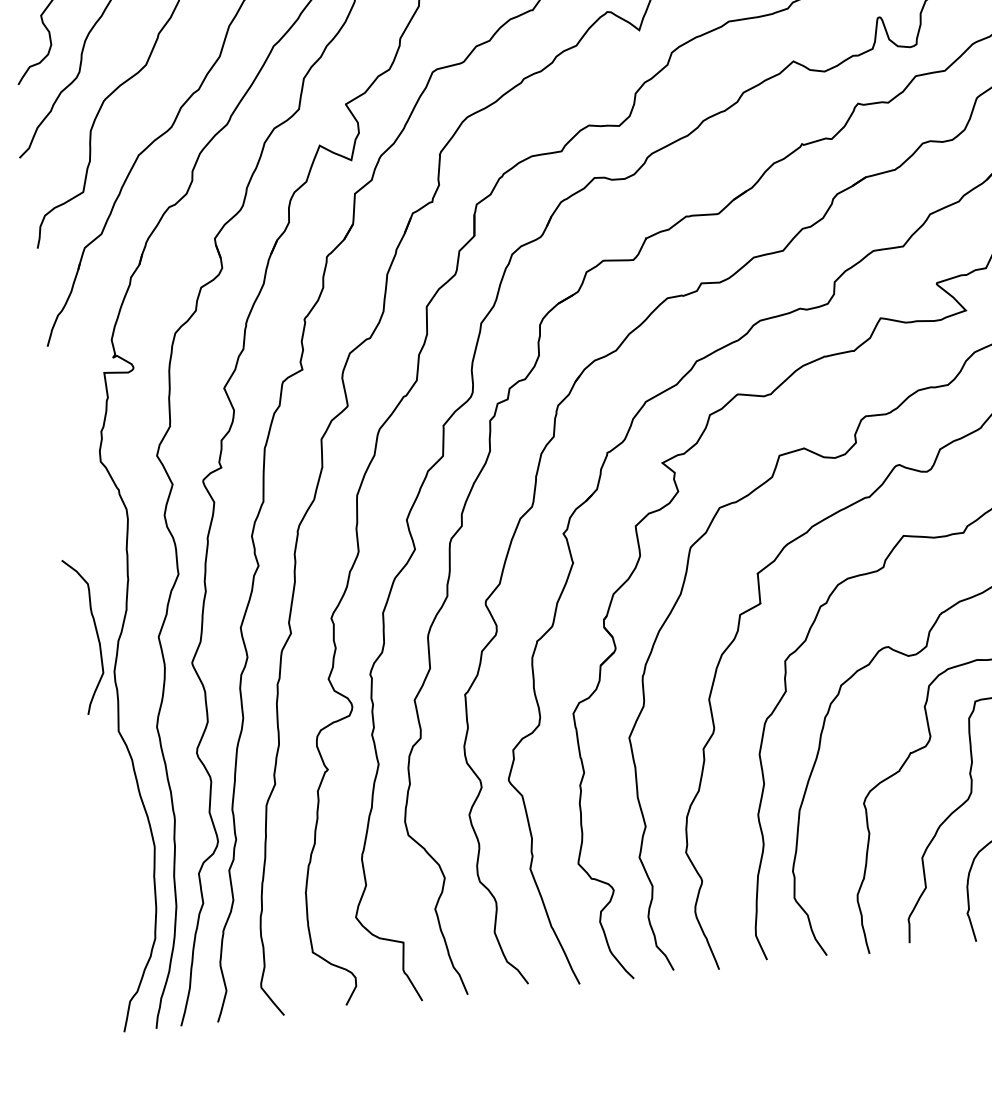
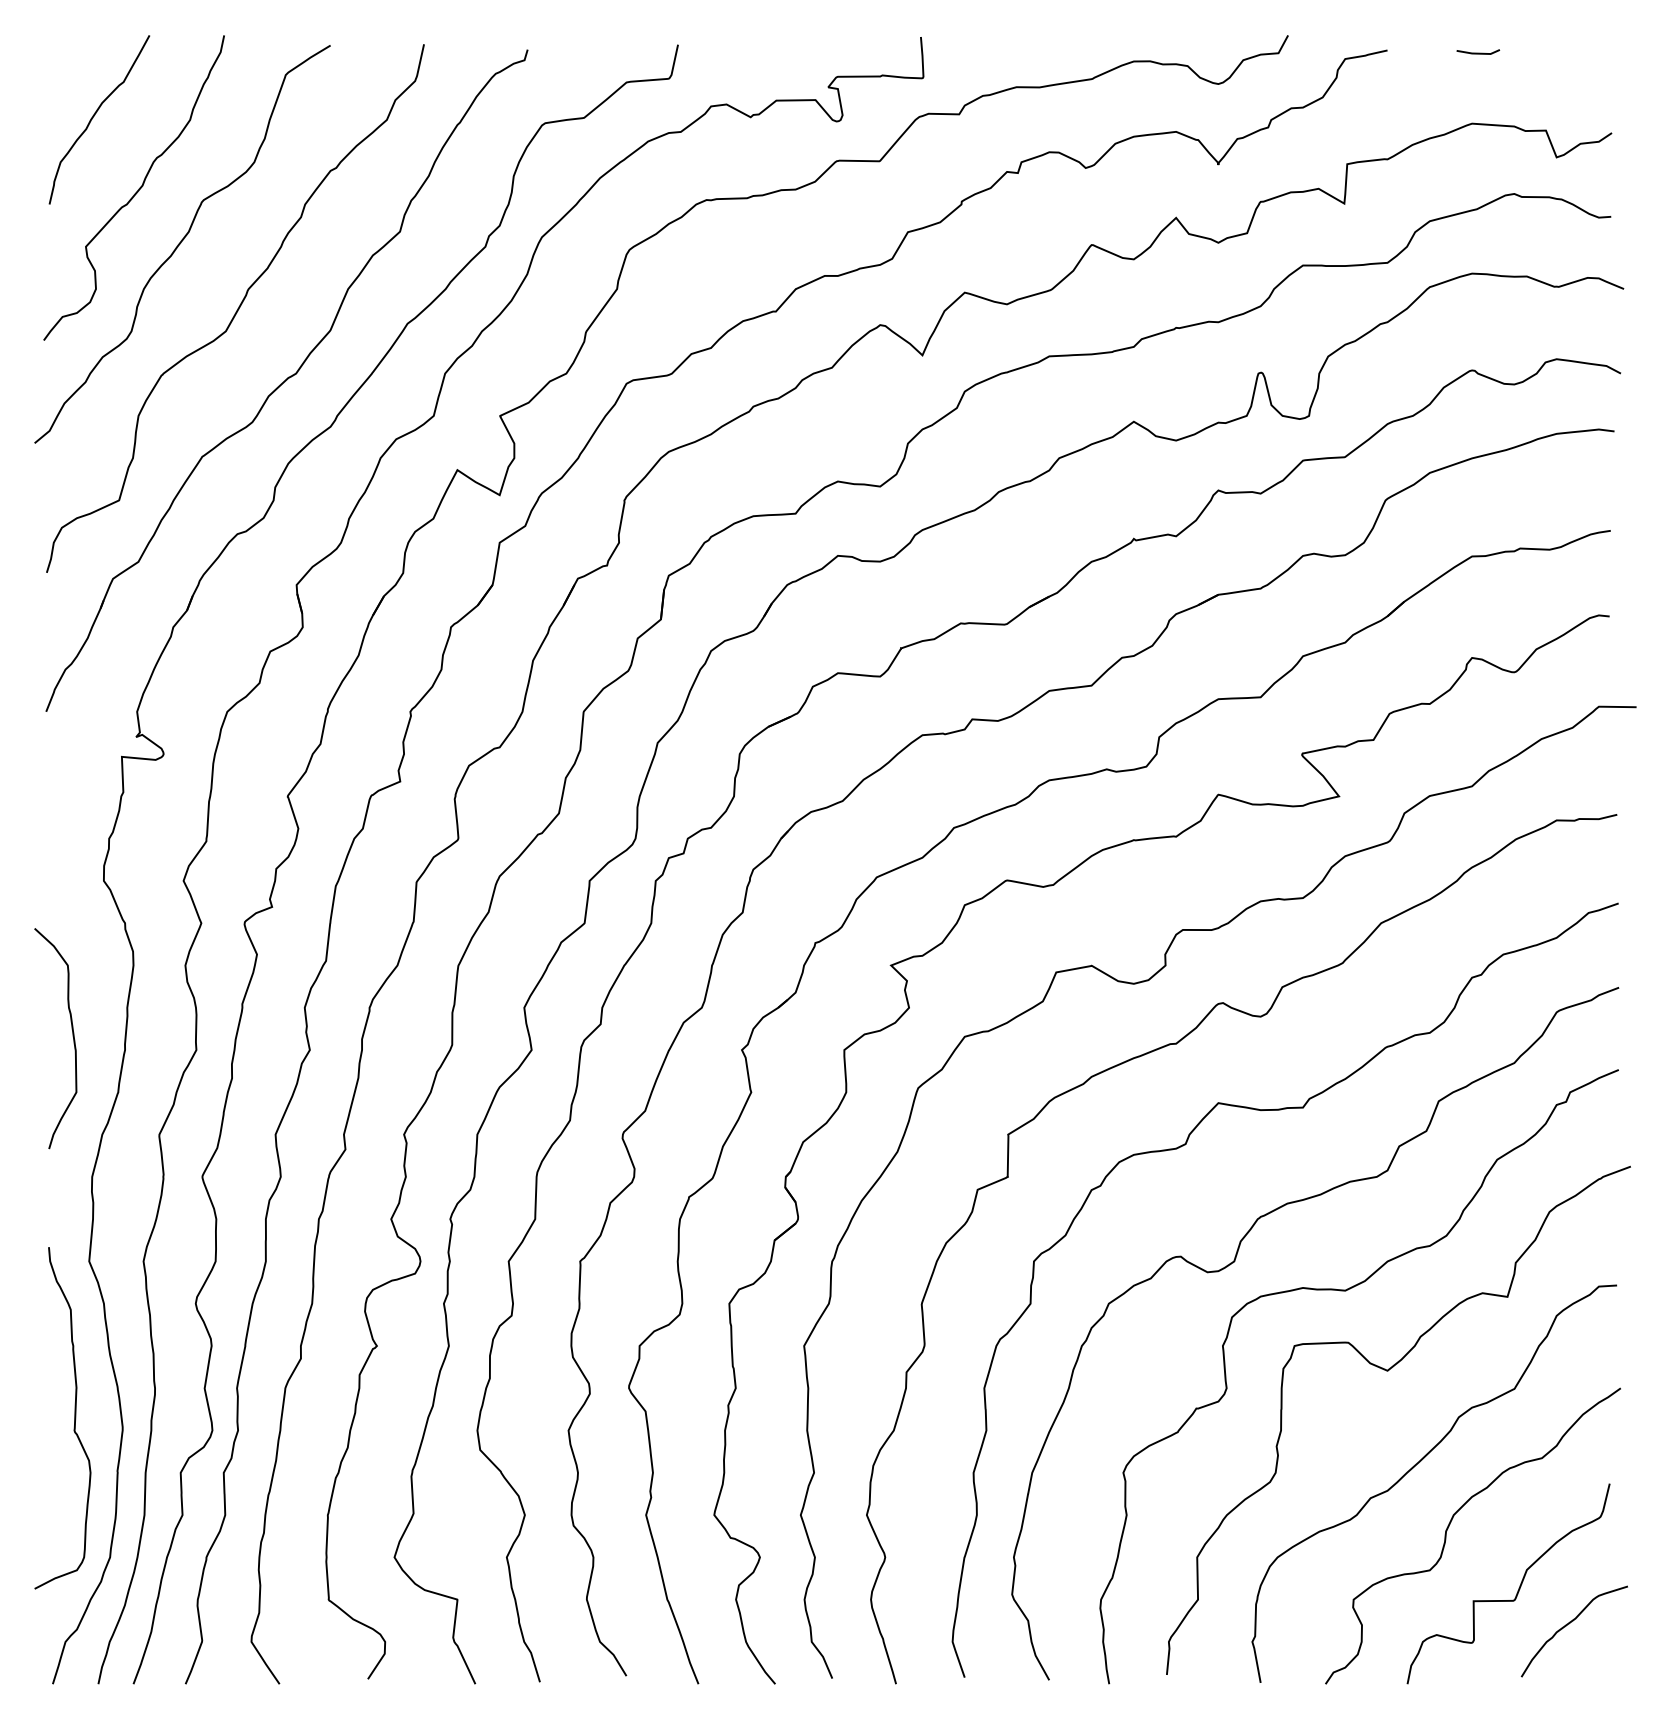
curve: (96, 633) -> (72, 1036), moved
curve: (119, 843) -> (74, 1418), added

